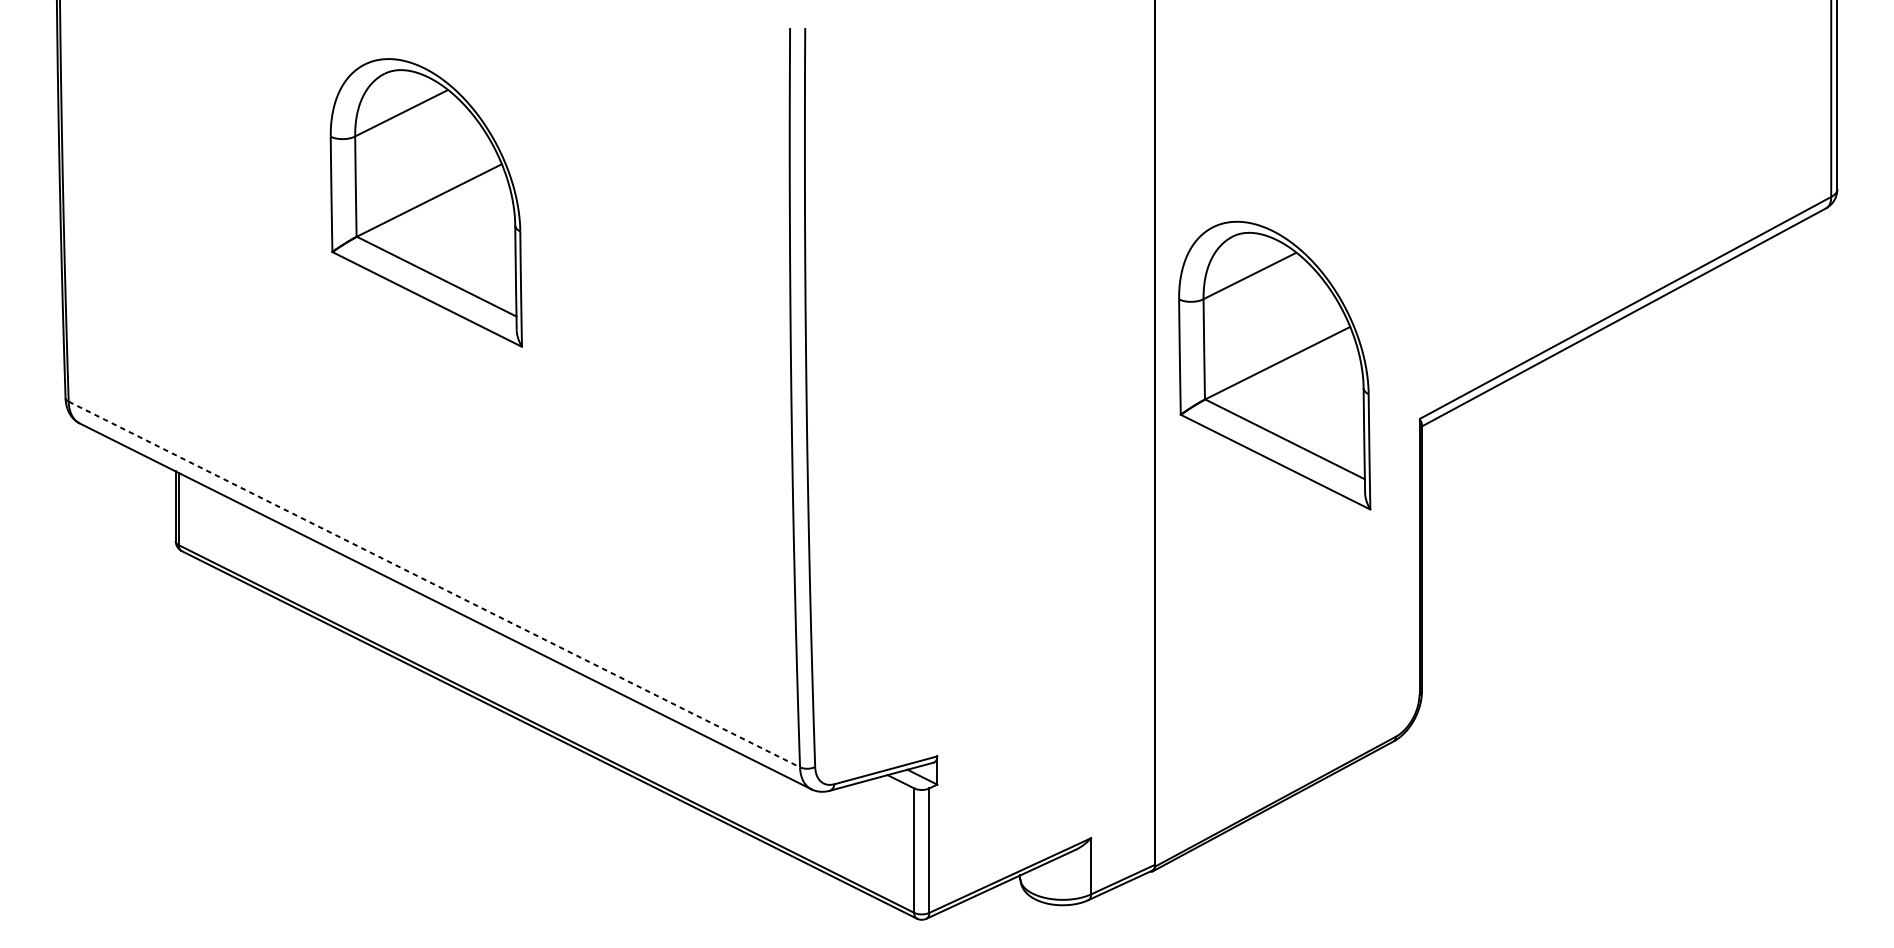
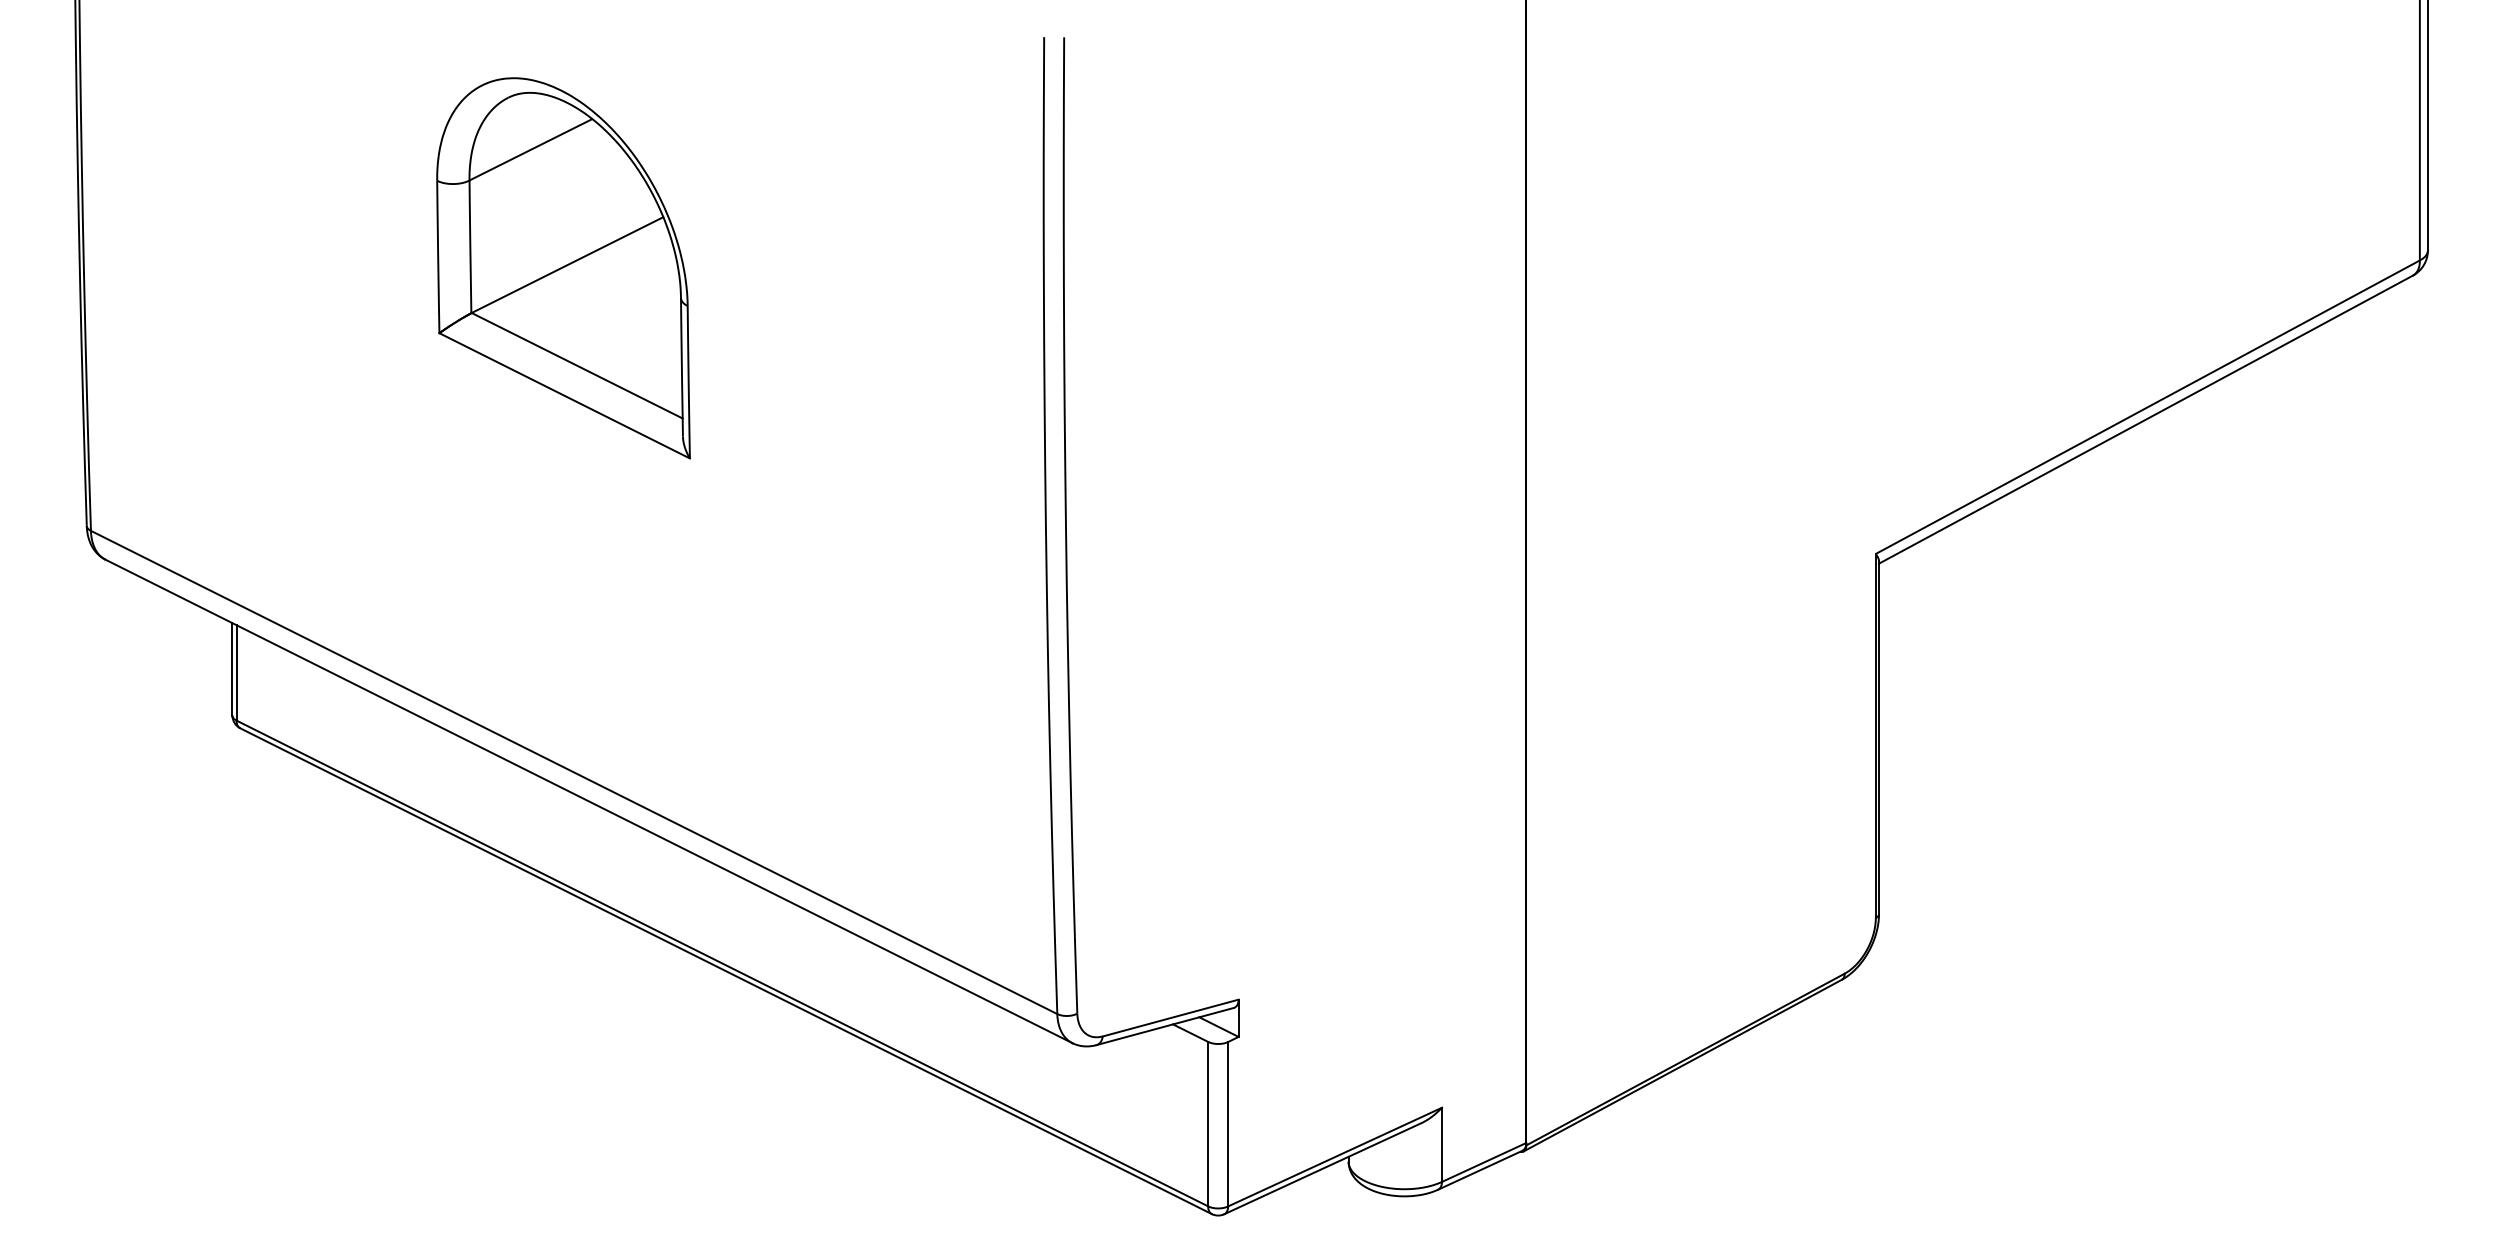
part: (1274, 365) -> (1684, 483), removed
line: (434, 584) -> (574, 772), dashed -> solid

